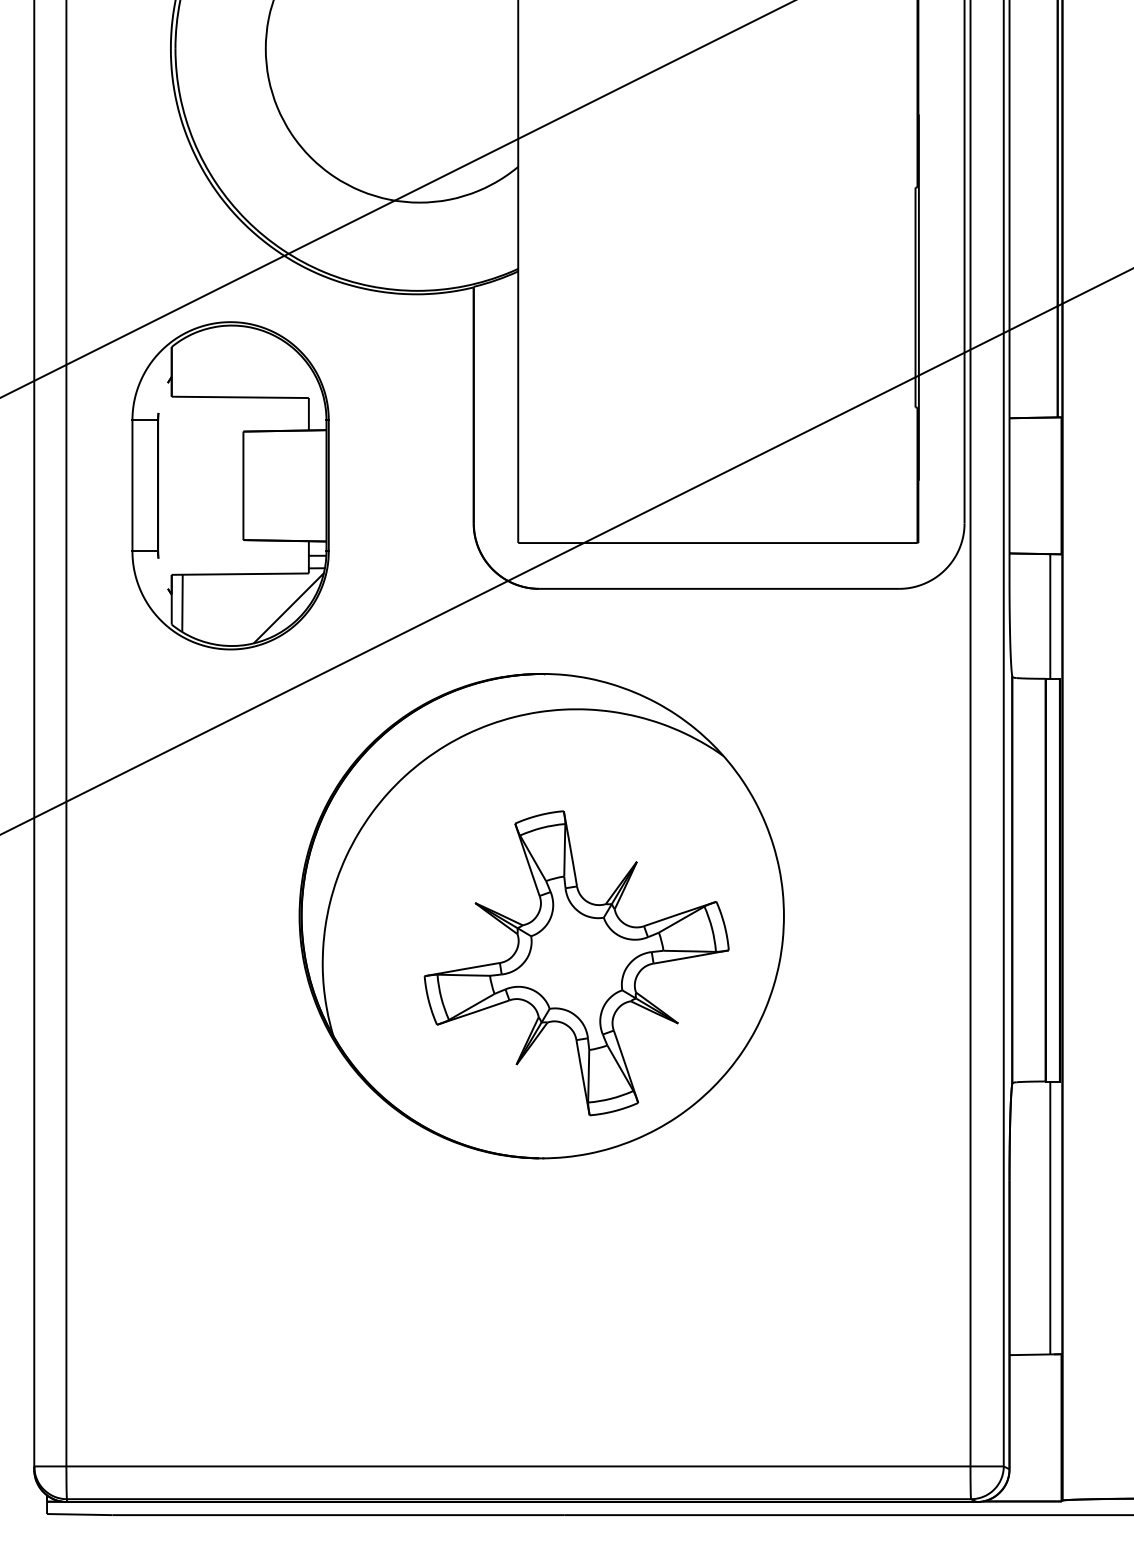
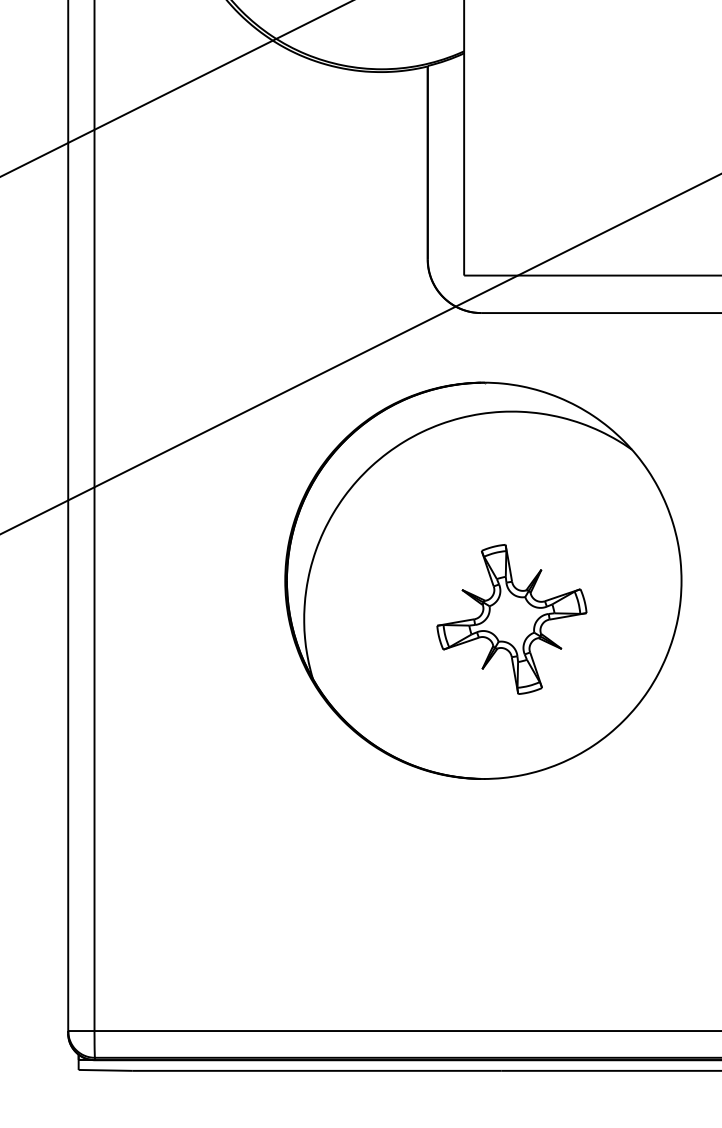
part: (230, 485) -> (228, 228), removed
part: (576, 963) -> (511, 619), size x0.6

